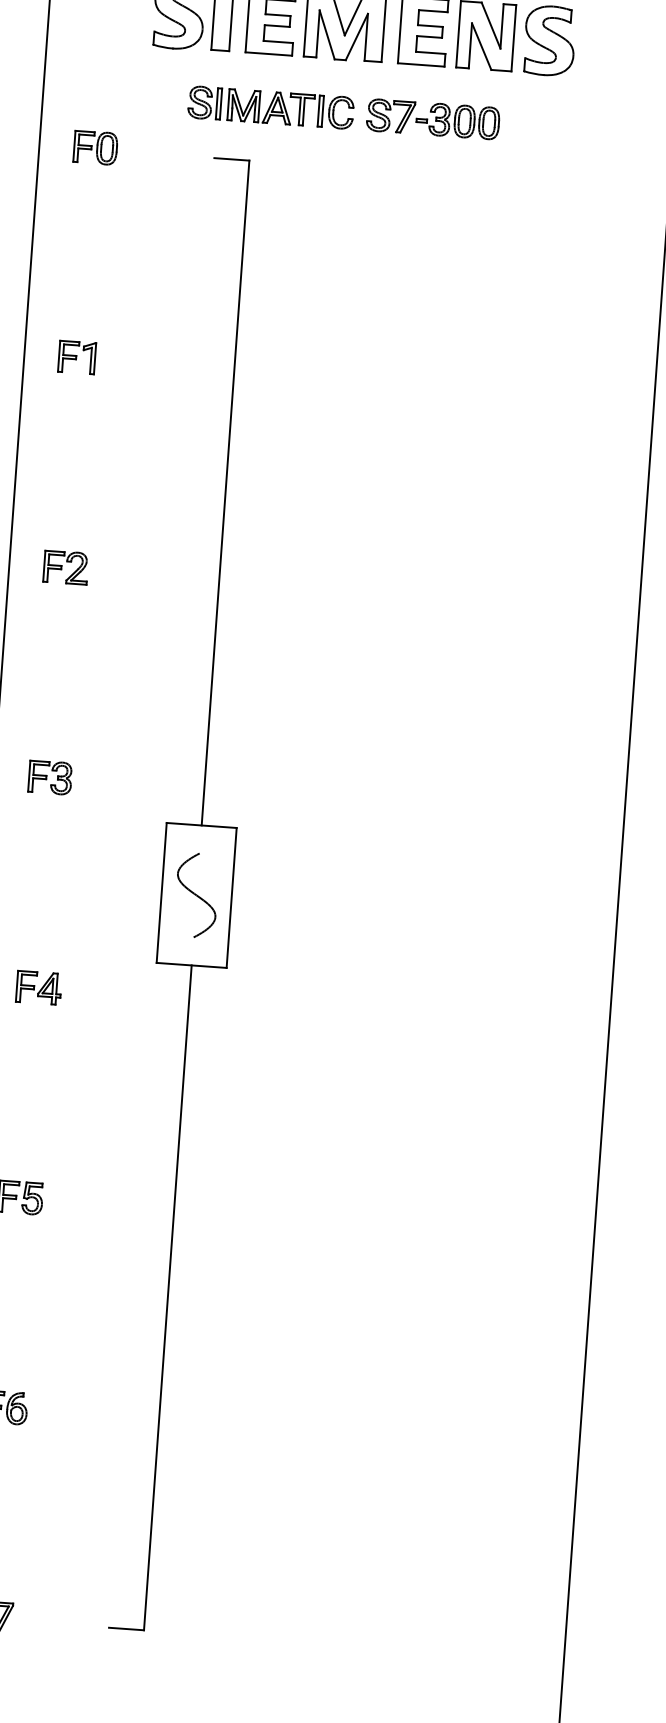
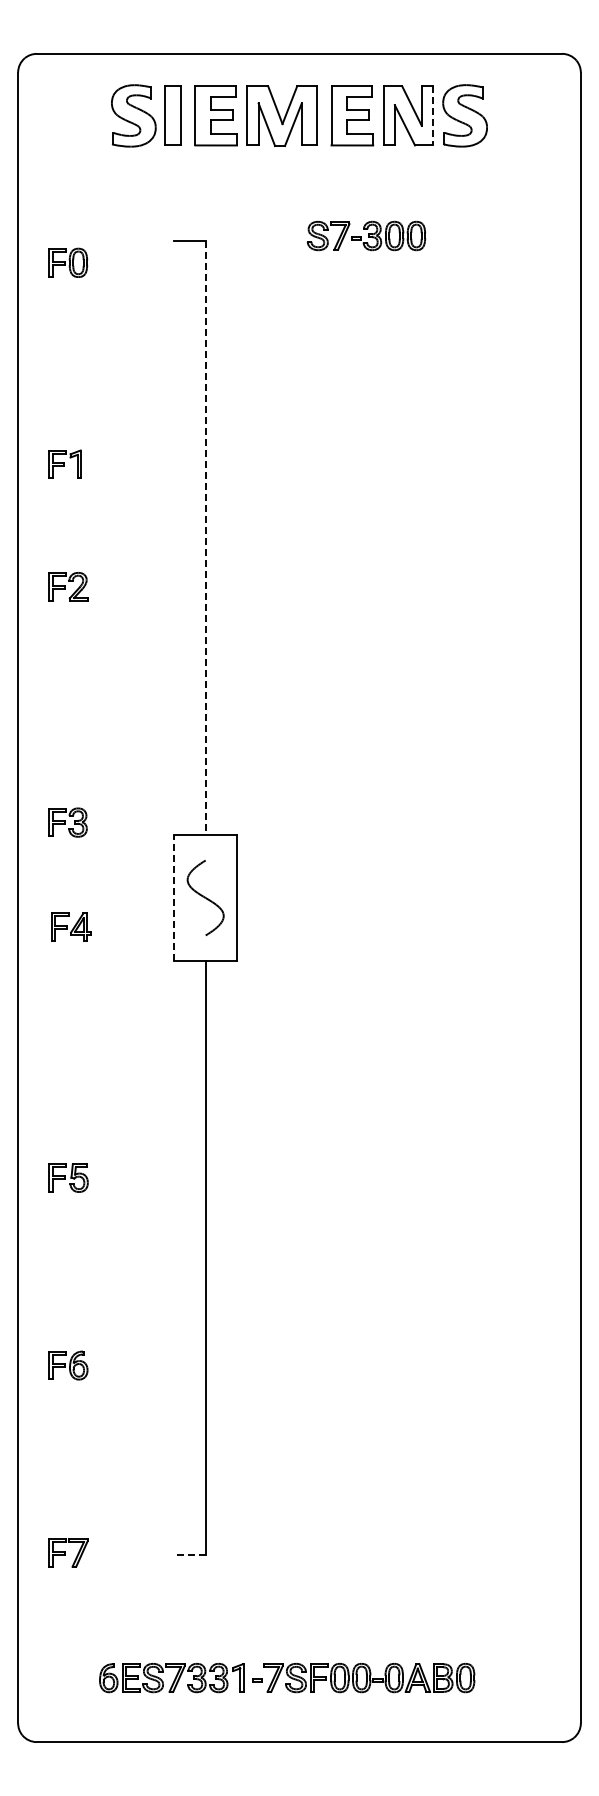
line: (514, 37) -> (433, 115), solid -> dashed
part: (270, 107) -> (221, 192), removed
part: (433, 118) -> (366, 235), moved
part: (95, 147) -> (68, 262), moved
part: (76, 356) -> (64, 463), moved
line: (225, 493) -> (205, 538), solid -> dashed
part: (65, 567) -> (68, 586), moved
part: (49, 777) -> (67, 822), moved
line: (161, 893) -> (174, 898), solid -> dashed
part: (39, 987) -> (71, 926), moved
line: (127, 1629) -> (190, 1554), solid -> dashed

